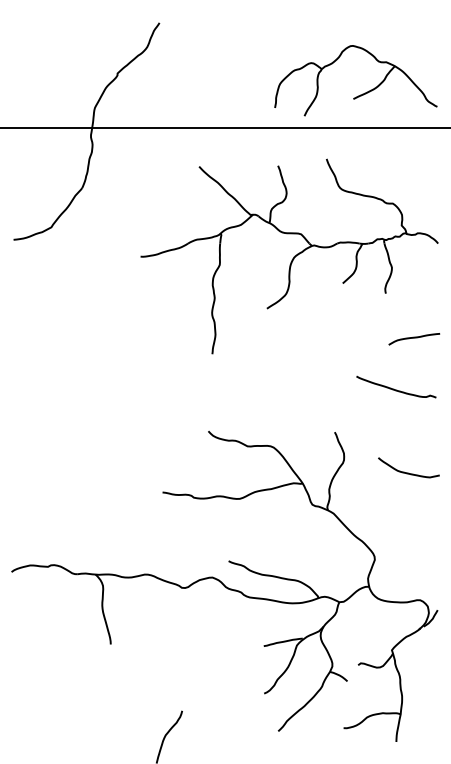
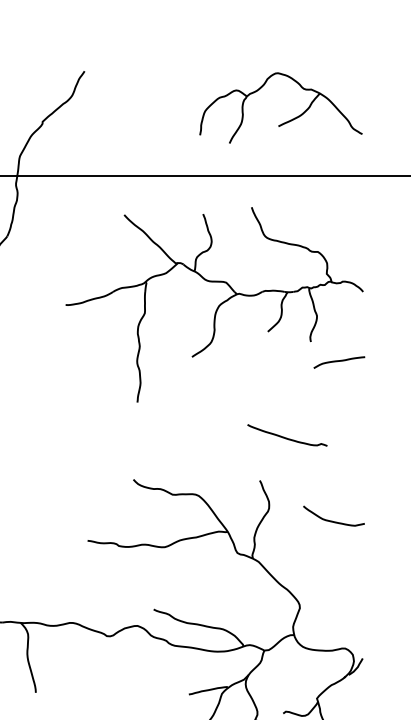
part: (362, 93) -> (287, 120), moved
curve: (414, 338) -> (339, 361), moved
curve: (396, 389) -> (287, 437), moved

